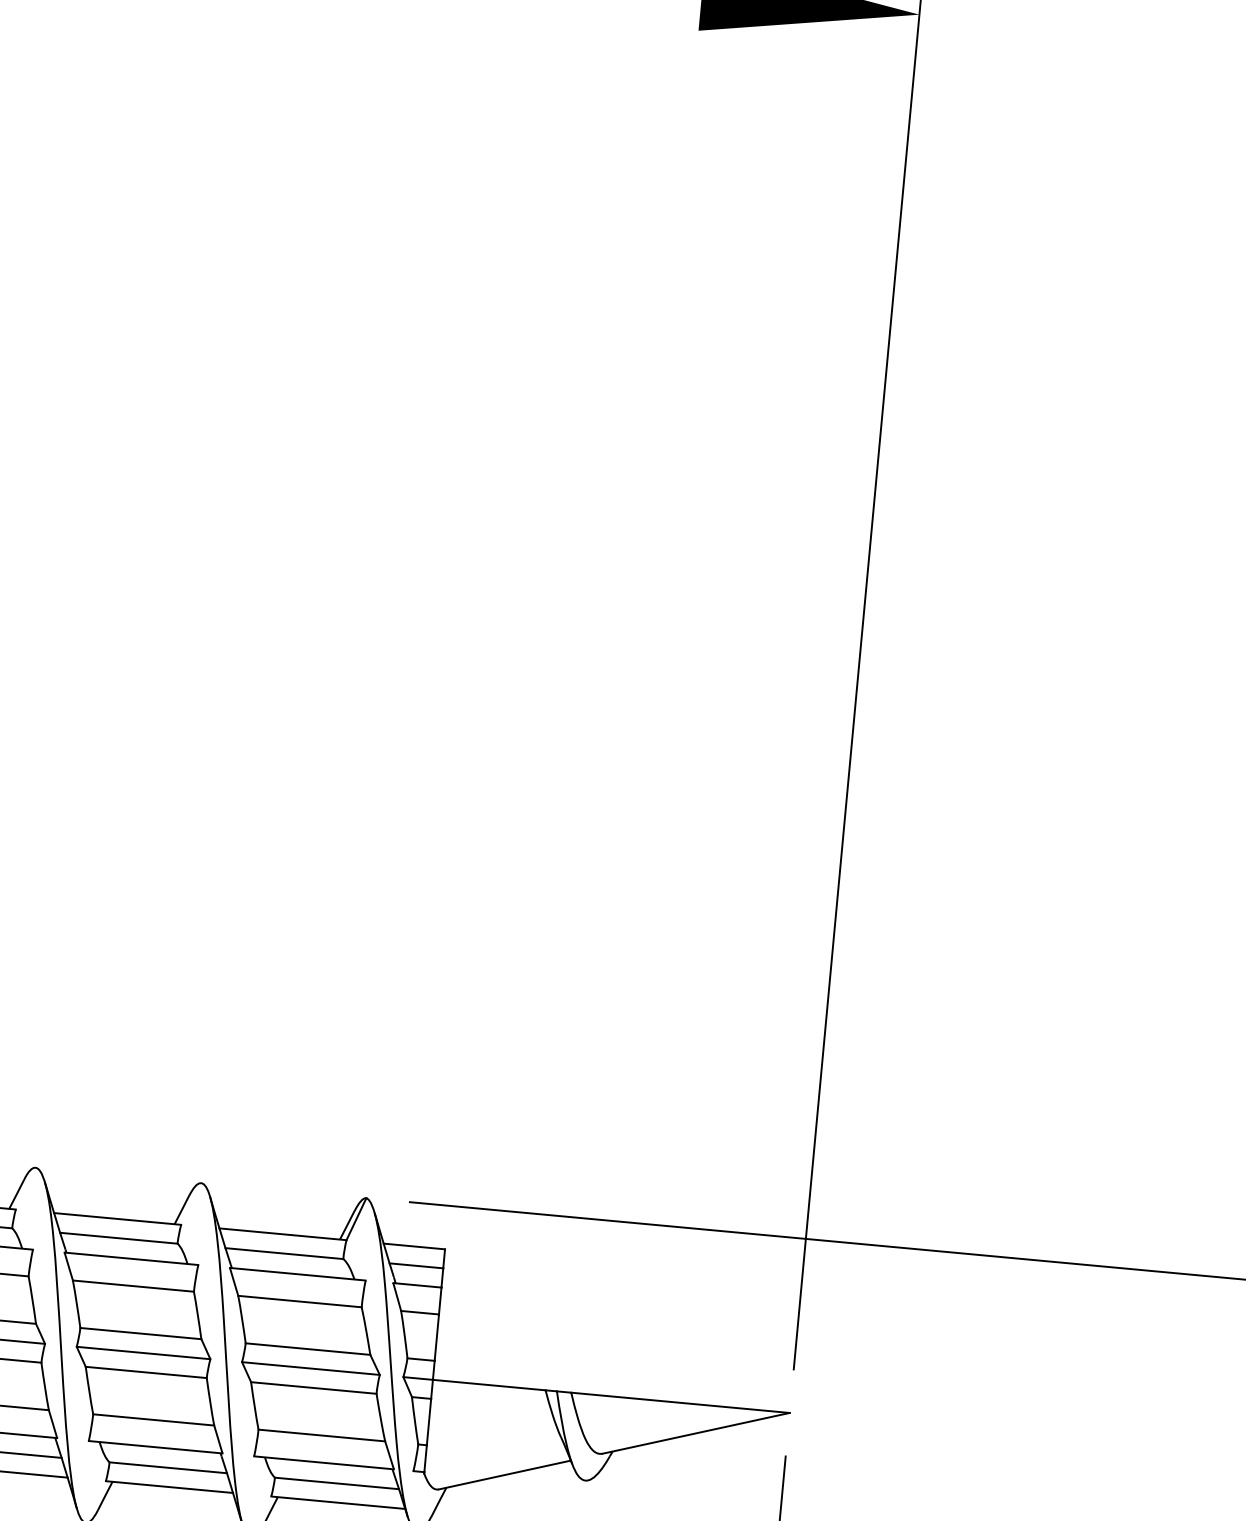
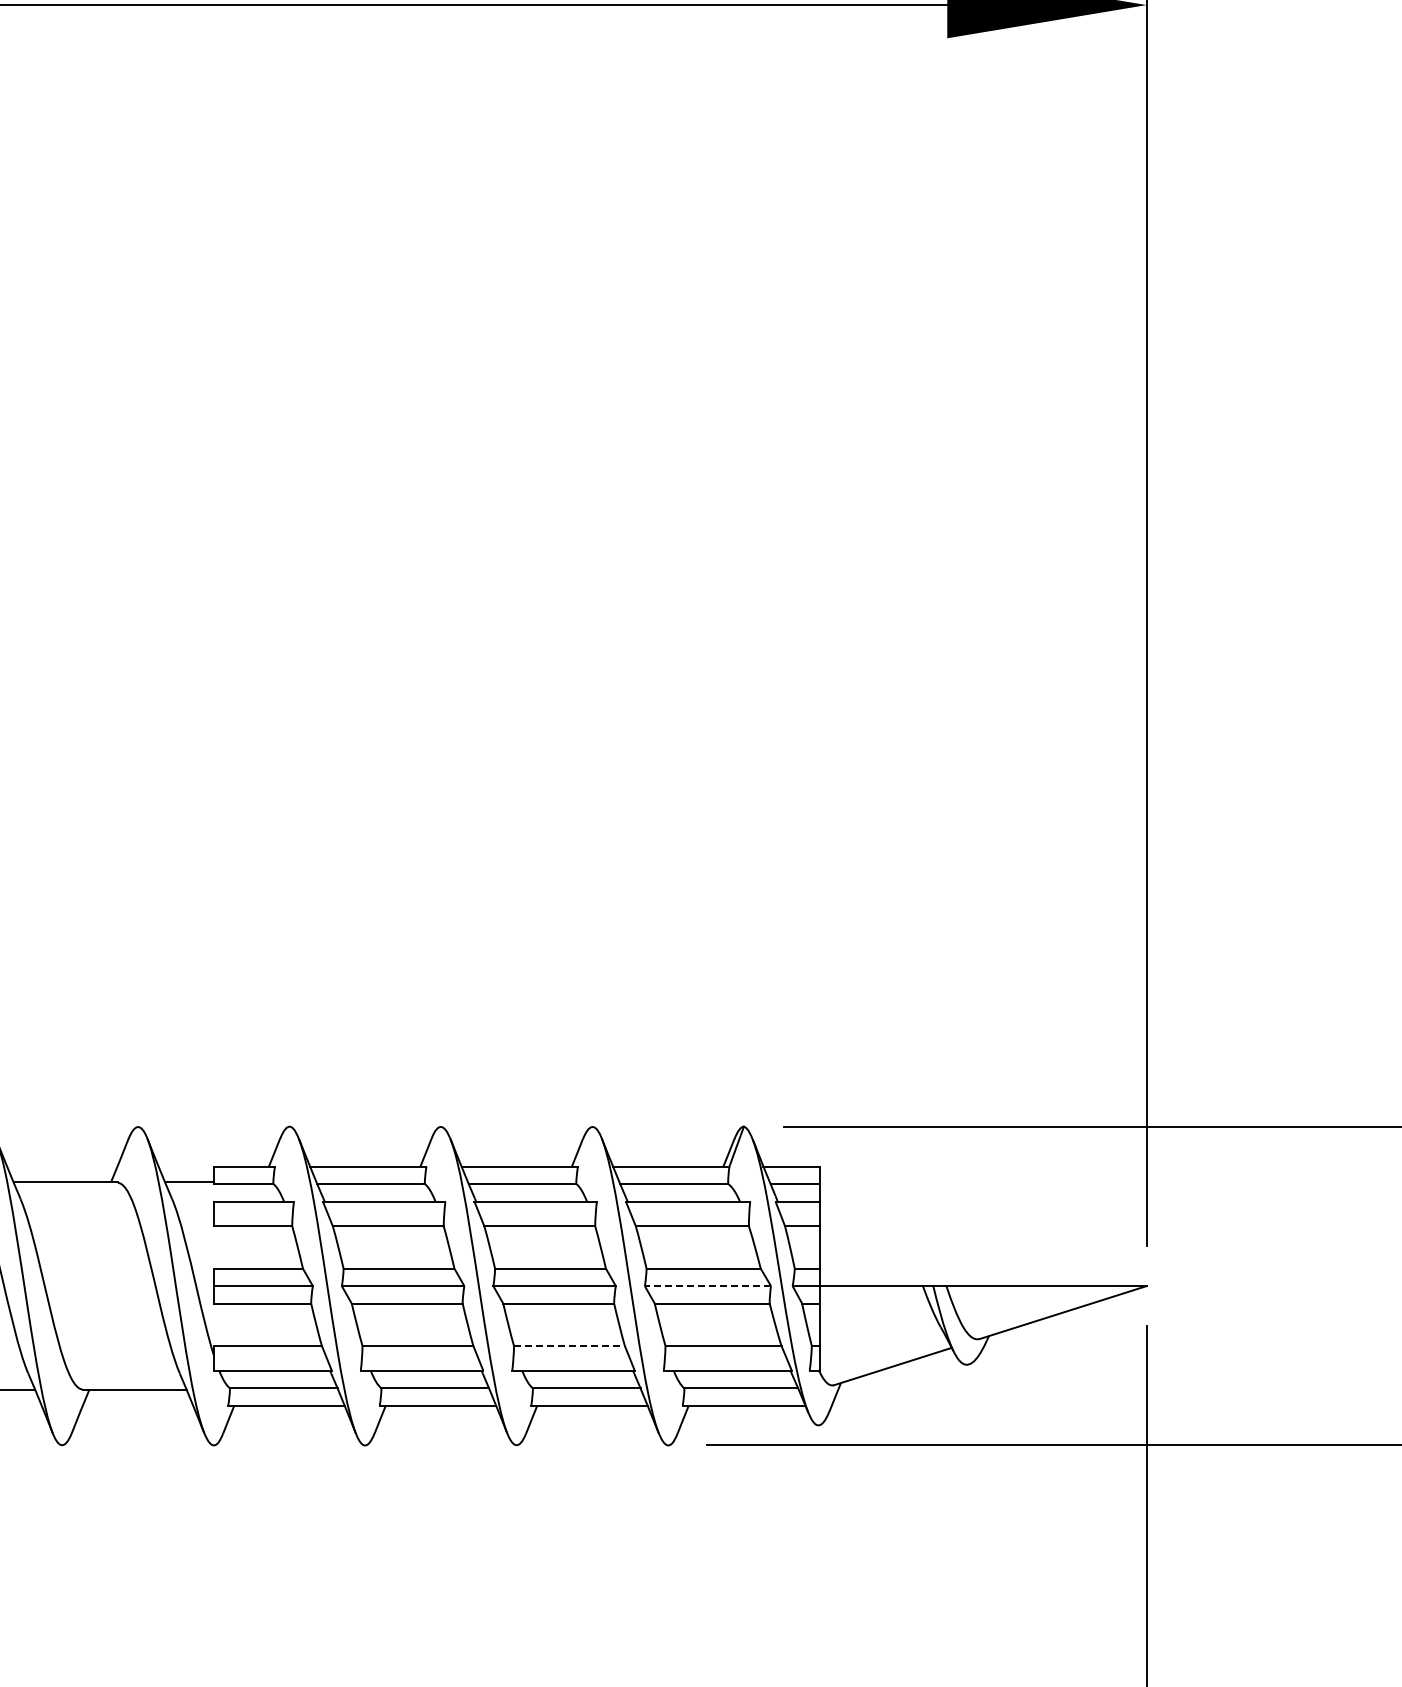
line: (310, 1368) -> (707, 1286), solid -> dashed
line: (153, 1420) -> (569, 1346), solid -> dashed

